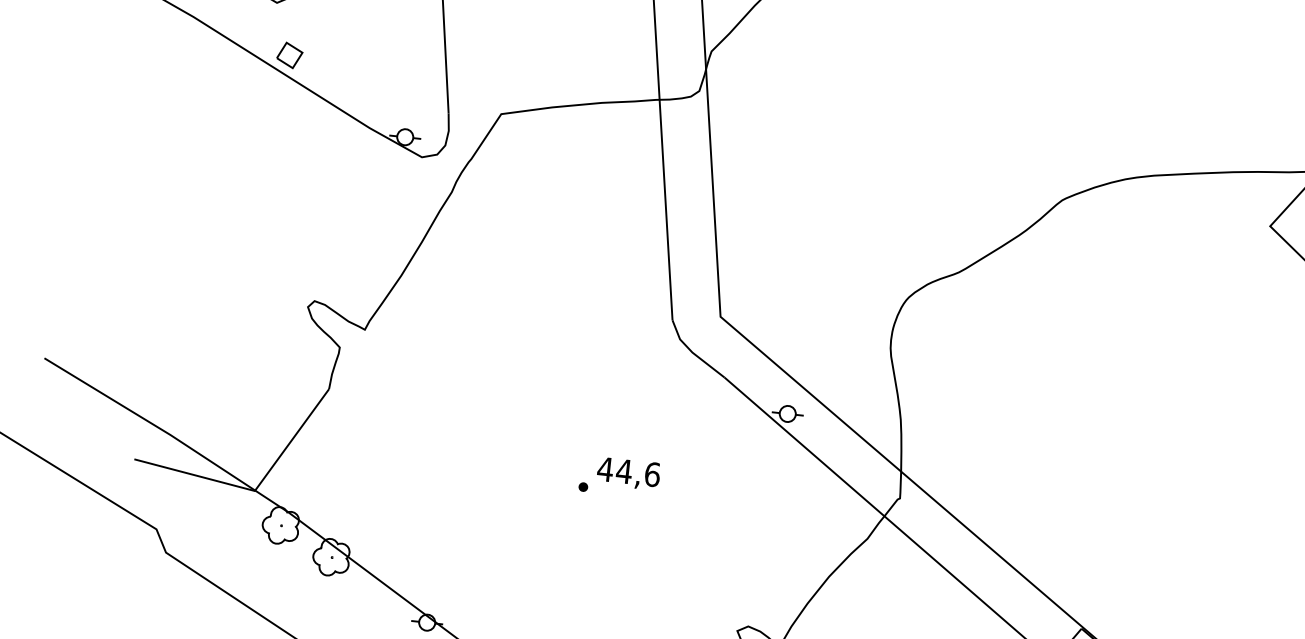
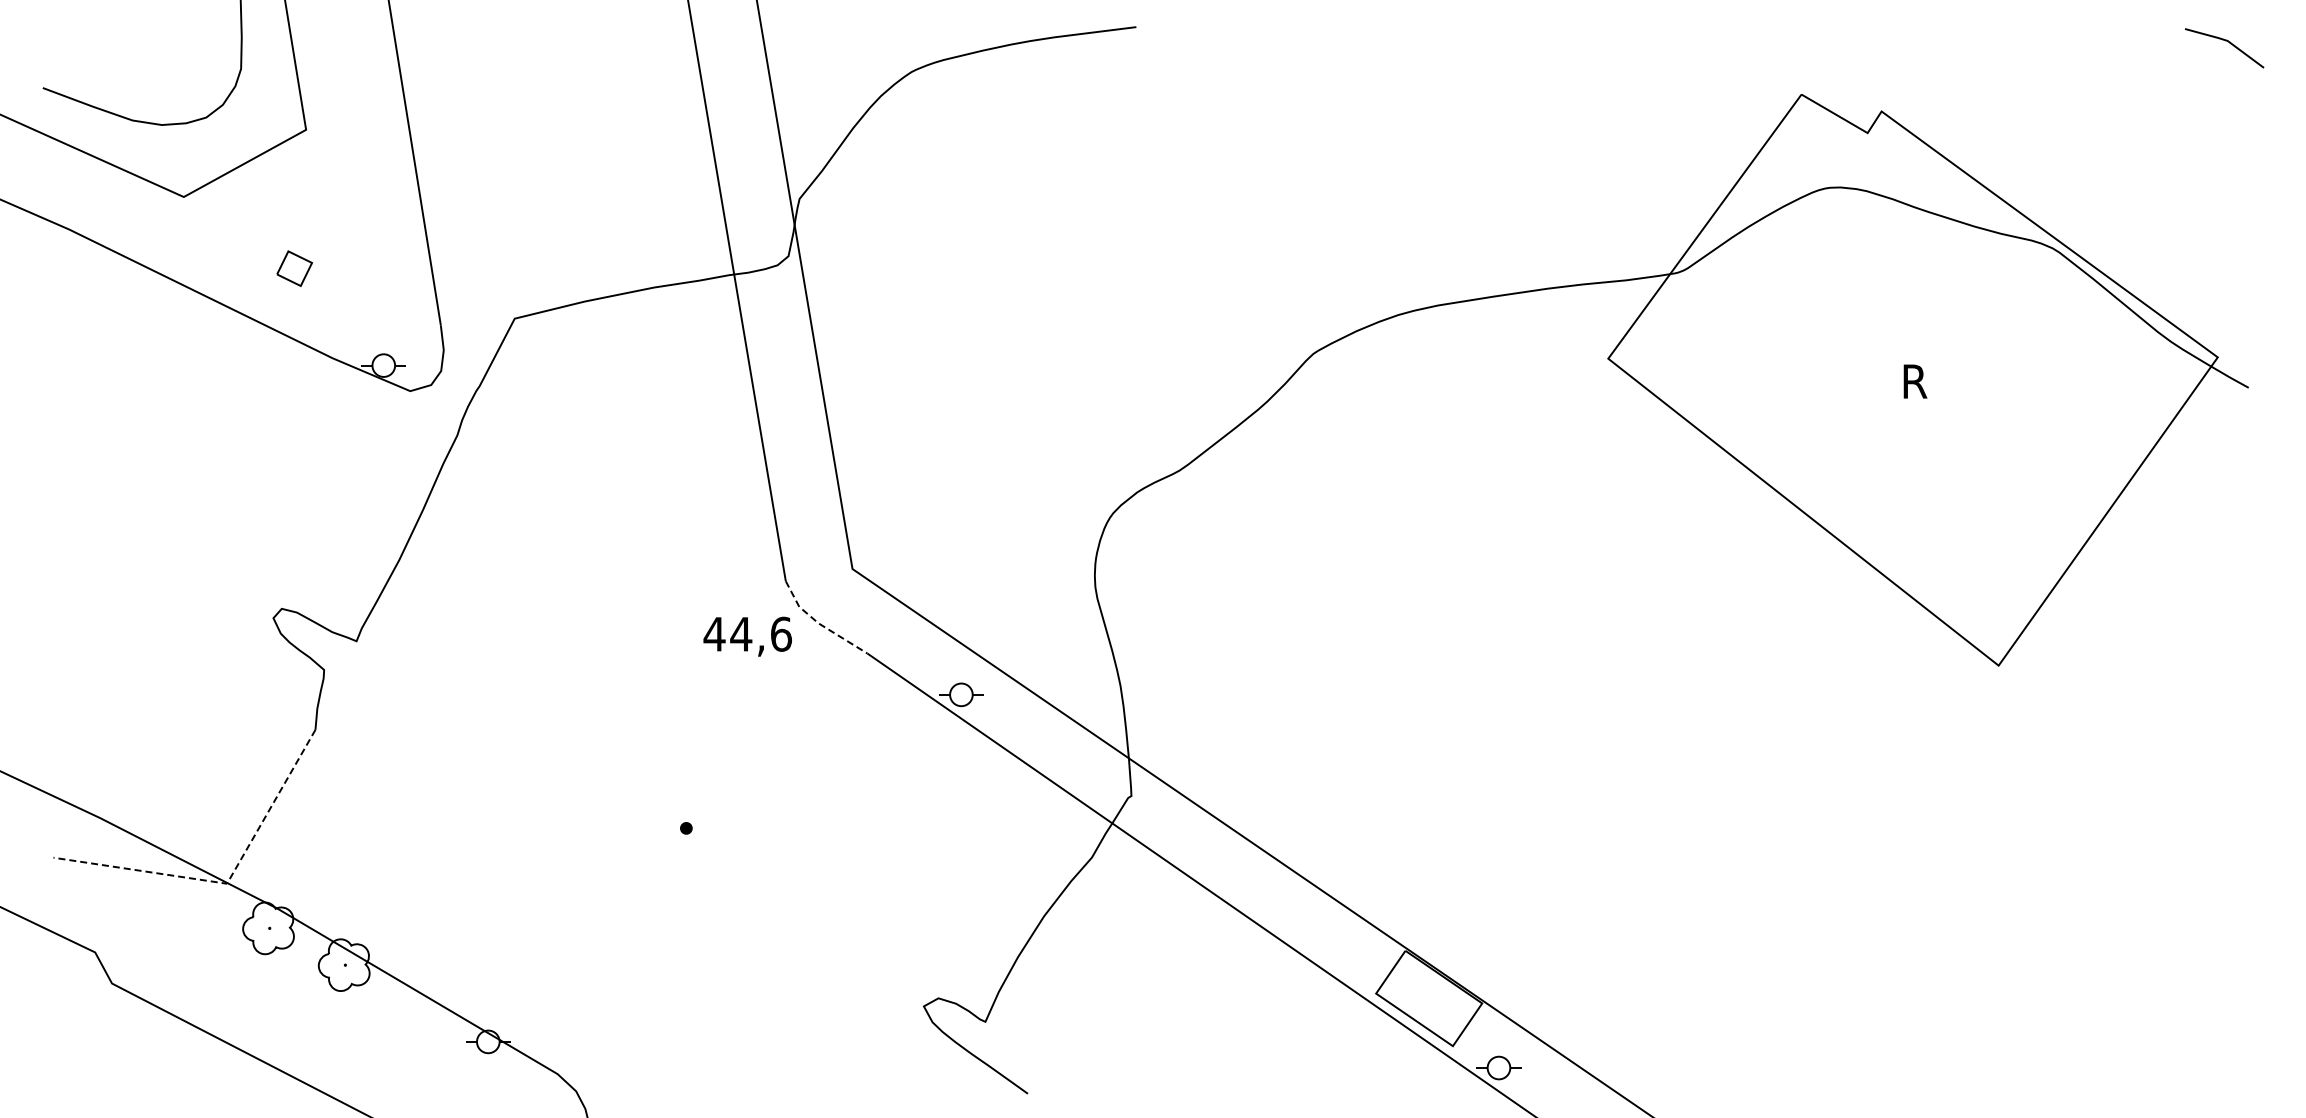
part: (289, 55) -> (294, 268), moved
line: (693, 352) -> (819, 623), solid -> dashed
text: (628, 473) -> (747, 636), moved
line: (255, 490) -> (227, 883), solid -> dashed

